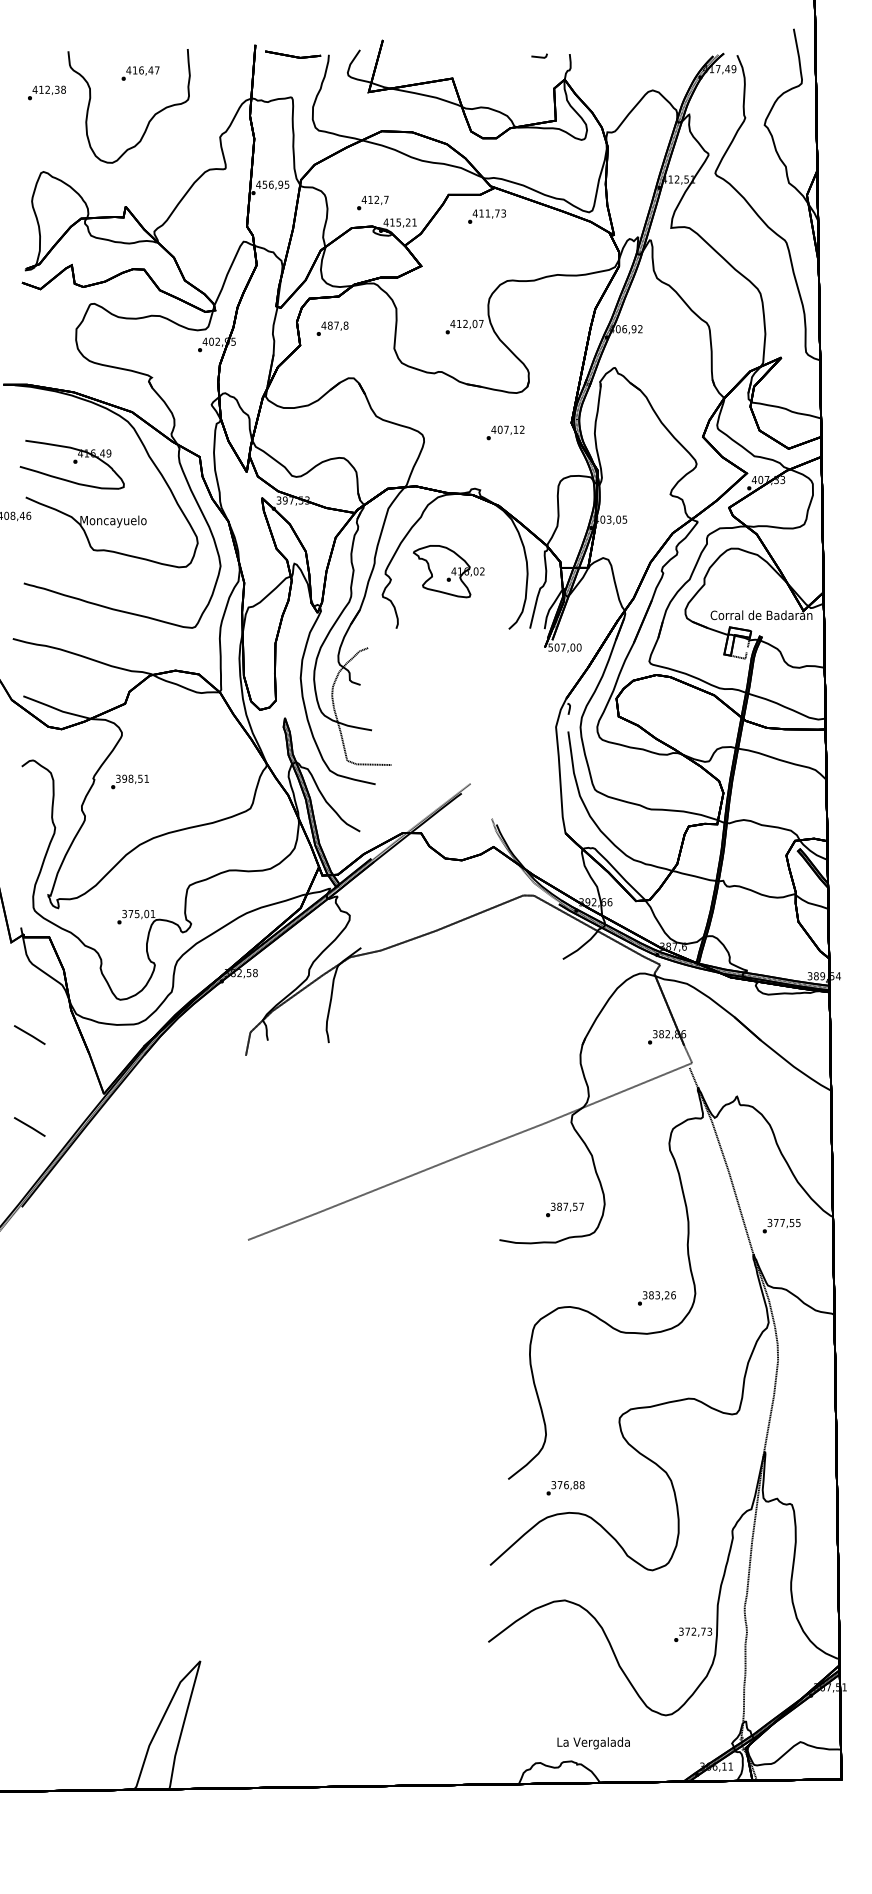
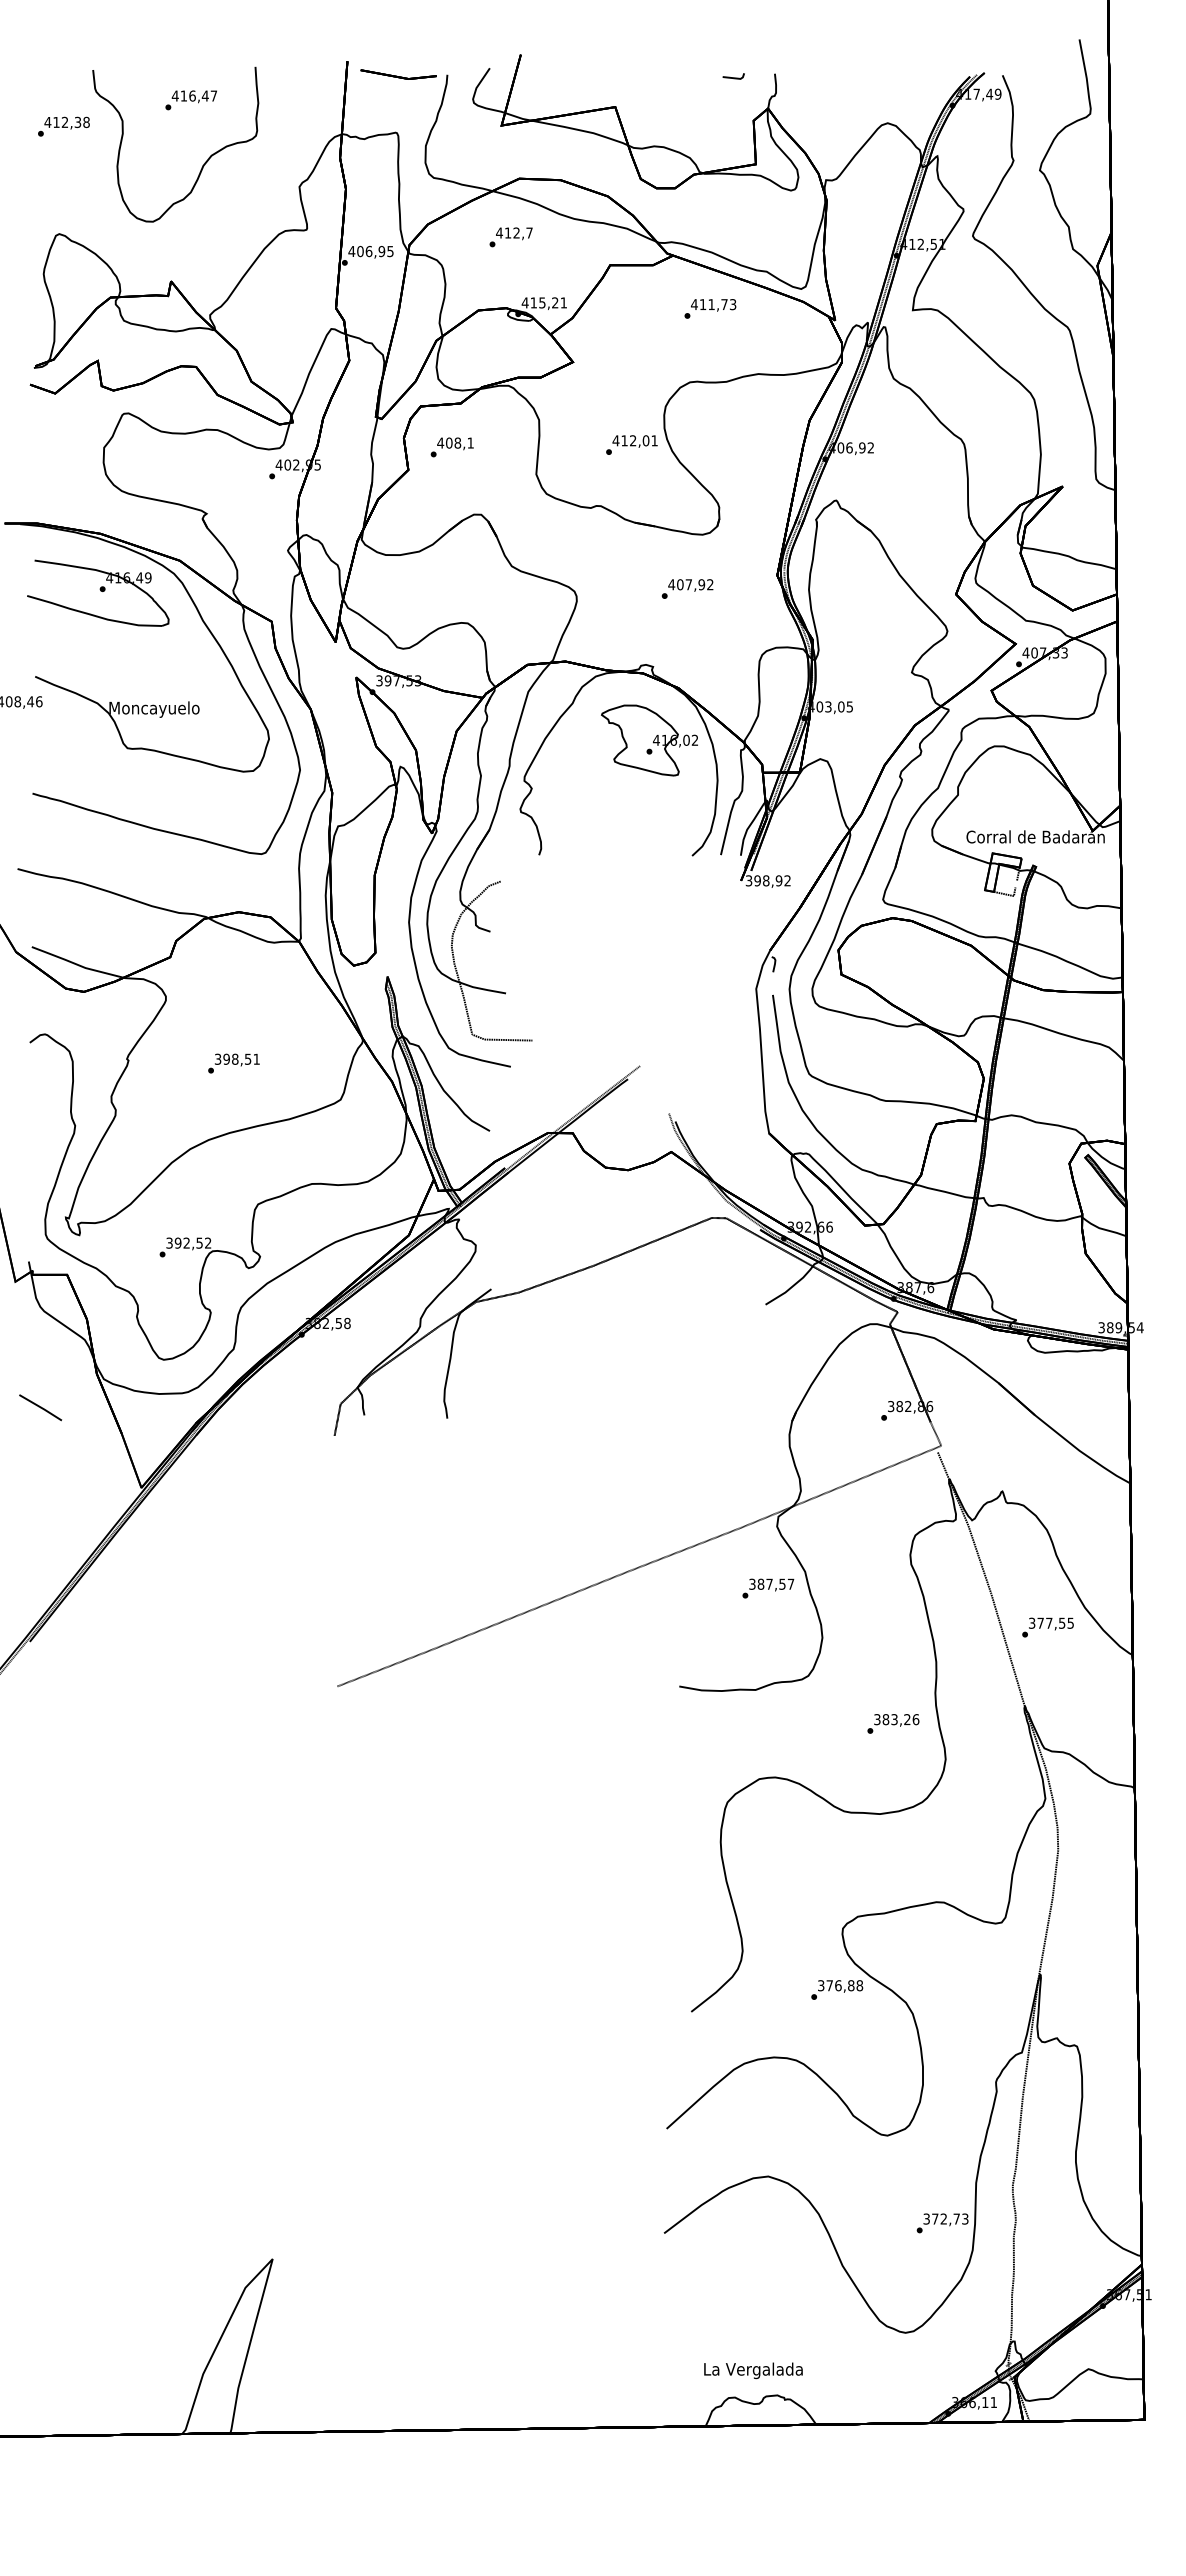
text: (265, 184) -> (360, 251), 456,95 -> 406,95
text: (372, 203) -> (510, 237), moved
text: (487, 216) -> (710, 308), moved
text: (481, 323) -> (654, 440), 412,07 -> 412,01
text: (338, 325) -> (460, 442), 487,8 -> 408,1
text: (515, 429) -> (701, 584), 407,12 -> 407,92
part: (72, 464) -> (98, 592), moved
part: (448, 571) -> (649, 740), moved
text: (565, 647) -> (768, 880), 507,00 -> 398,92
text: (129, 781) -> (233, 1063), moved
text: (141, 913) -> (192, 1242), 375,01 -> 392,52
line: (29, 1126) -> (40, 1532), removed
text: (565, 1209) -> (768, 1588), moved
text: (781, 1226) -> (1047, 1627), moved
text: (656, 1298) -> (893, 1723), moved
text: (565, 1487) -> (837, 1989), moved
text: (593, 1743) -> (753, 2370), moved

